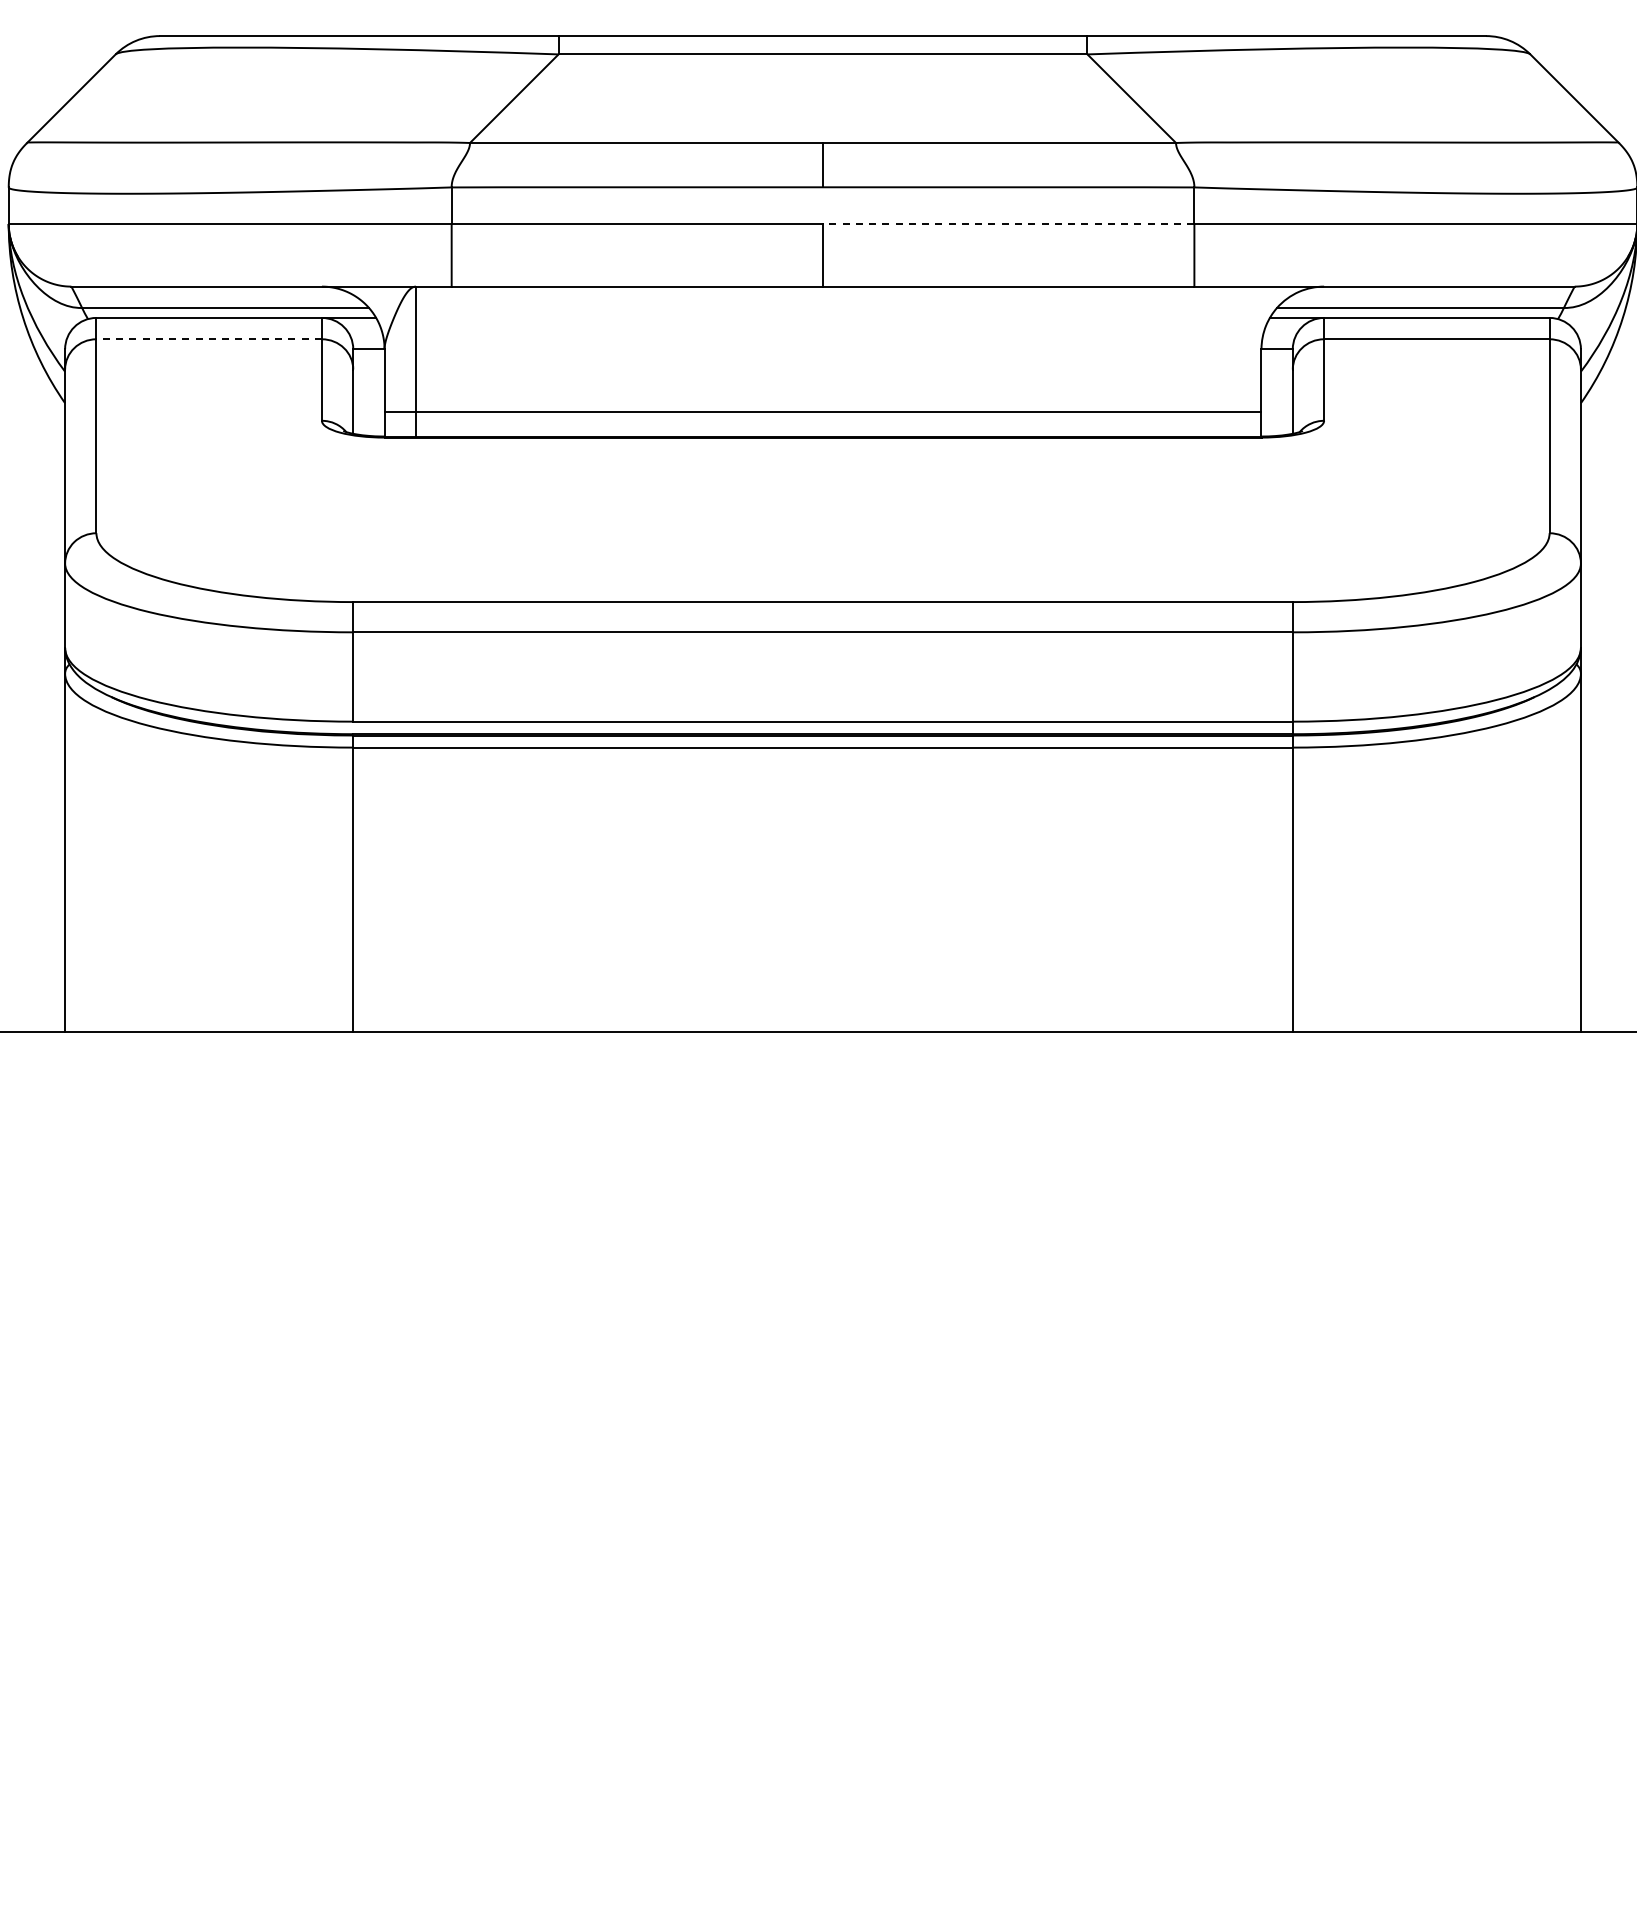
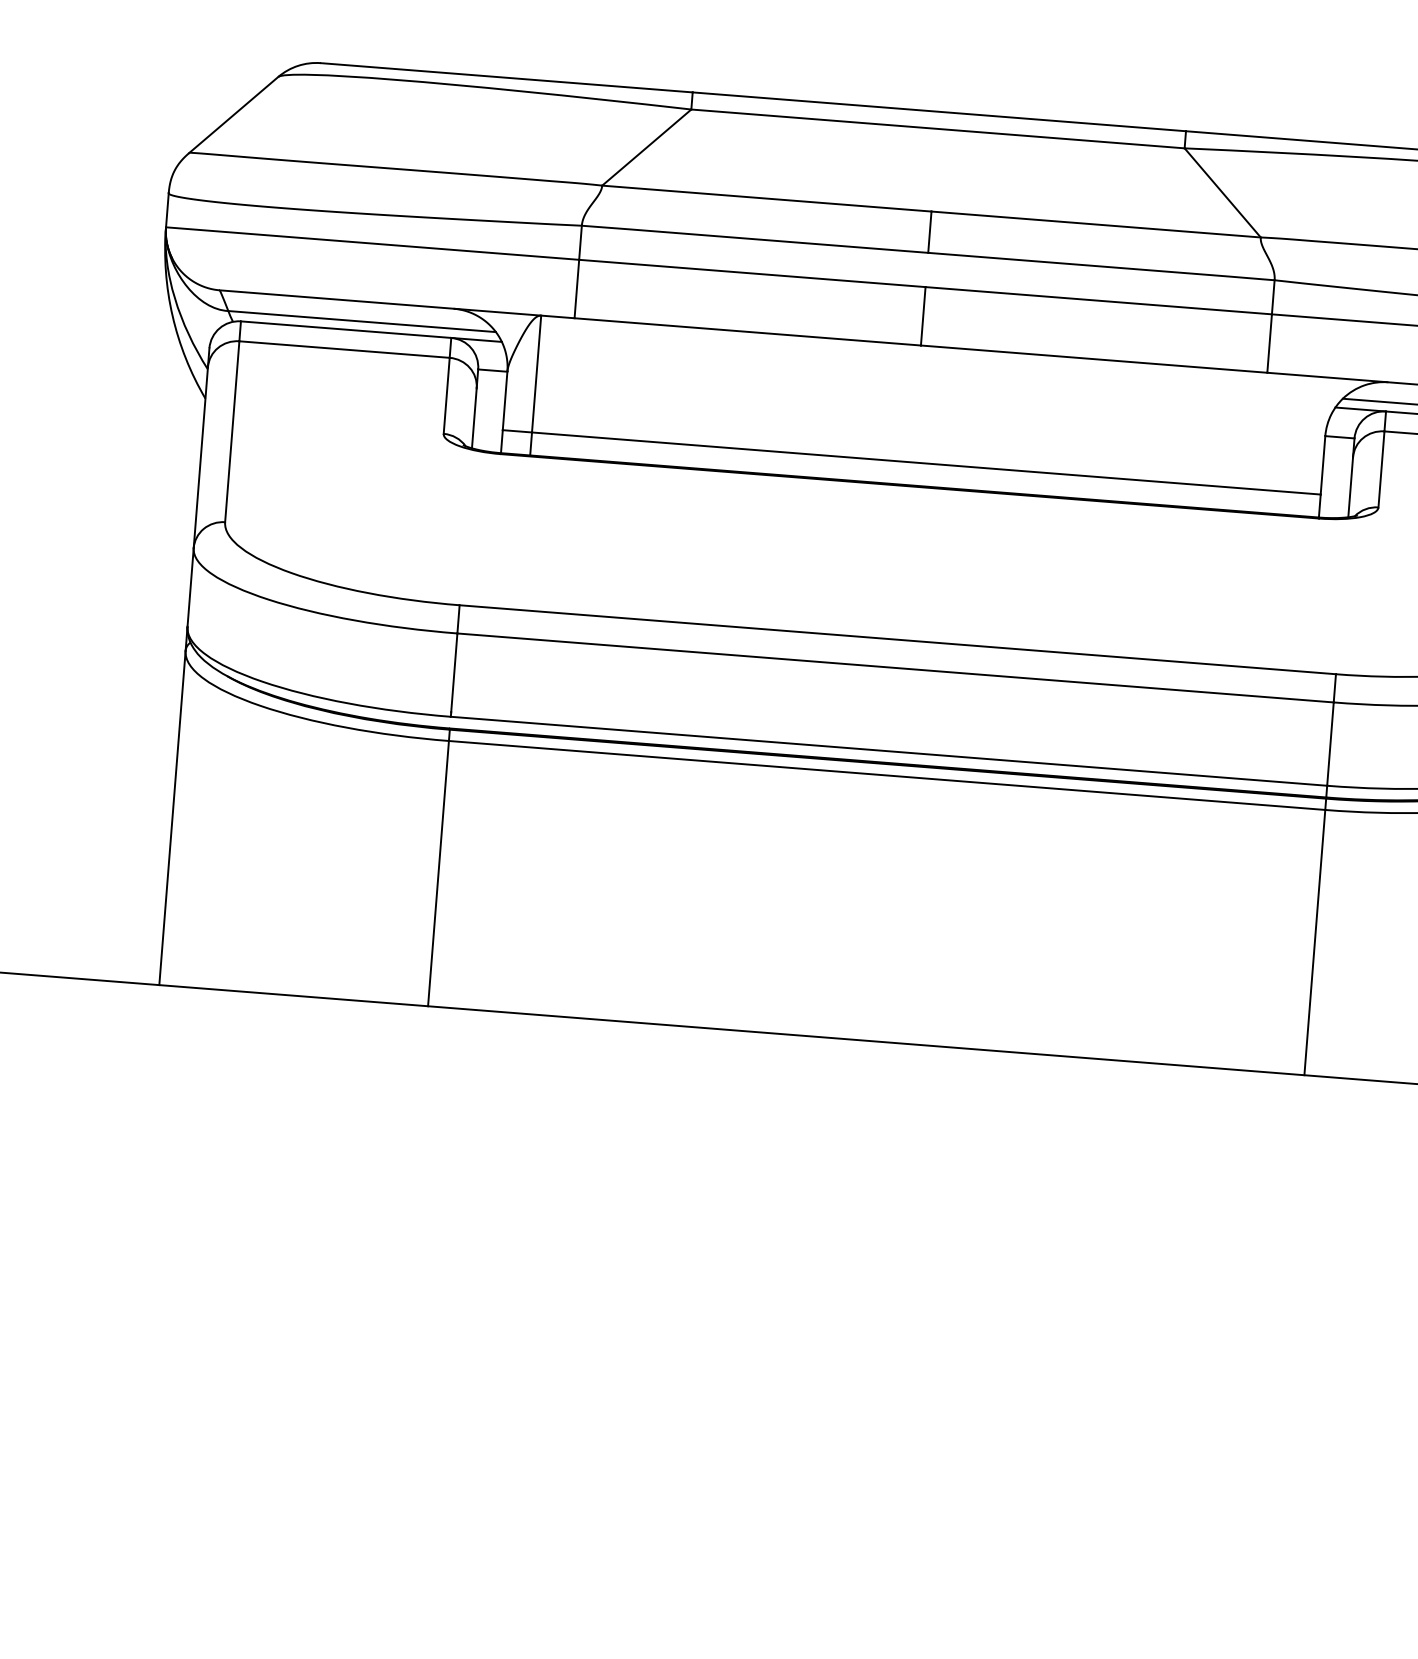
line: (1008, 223) -> (1098, 300), dashed -> solid
line: (209, 339) -> (344, 349), dashed -> solid

